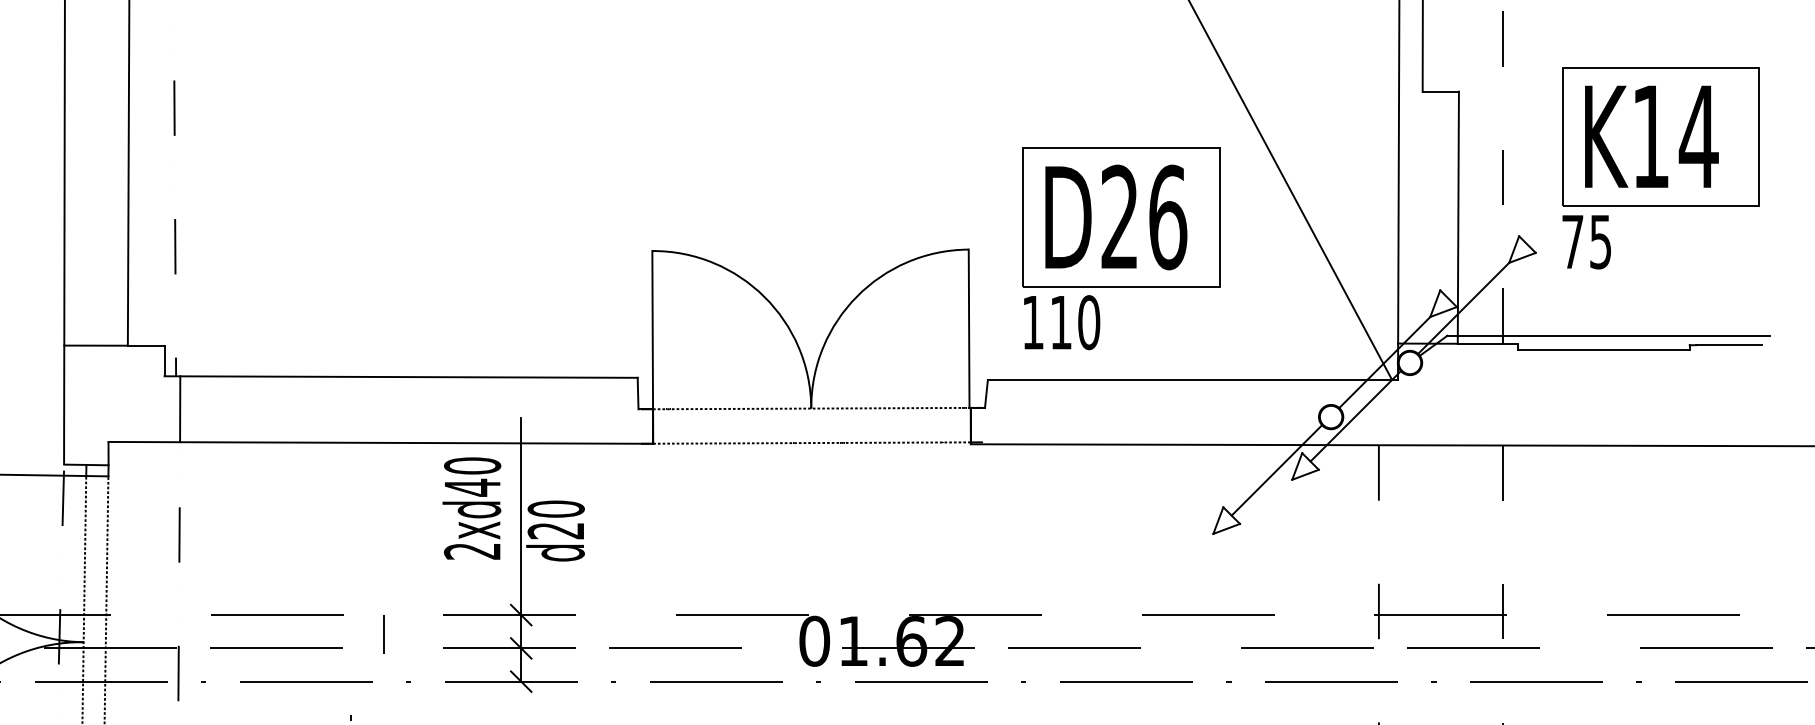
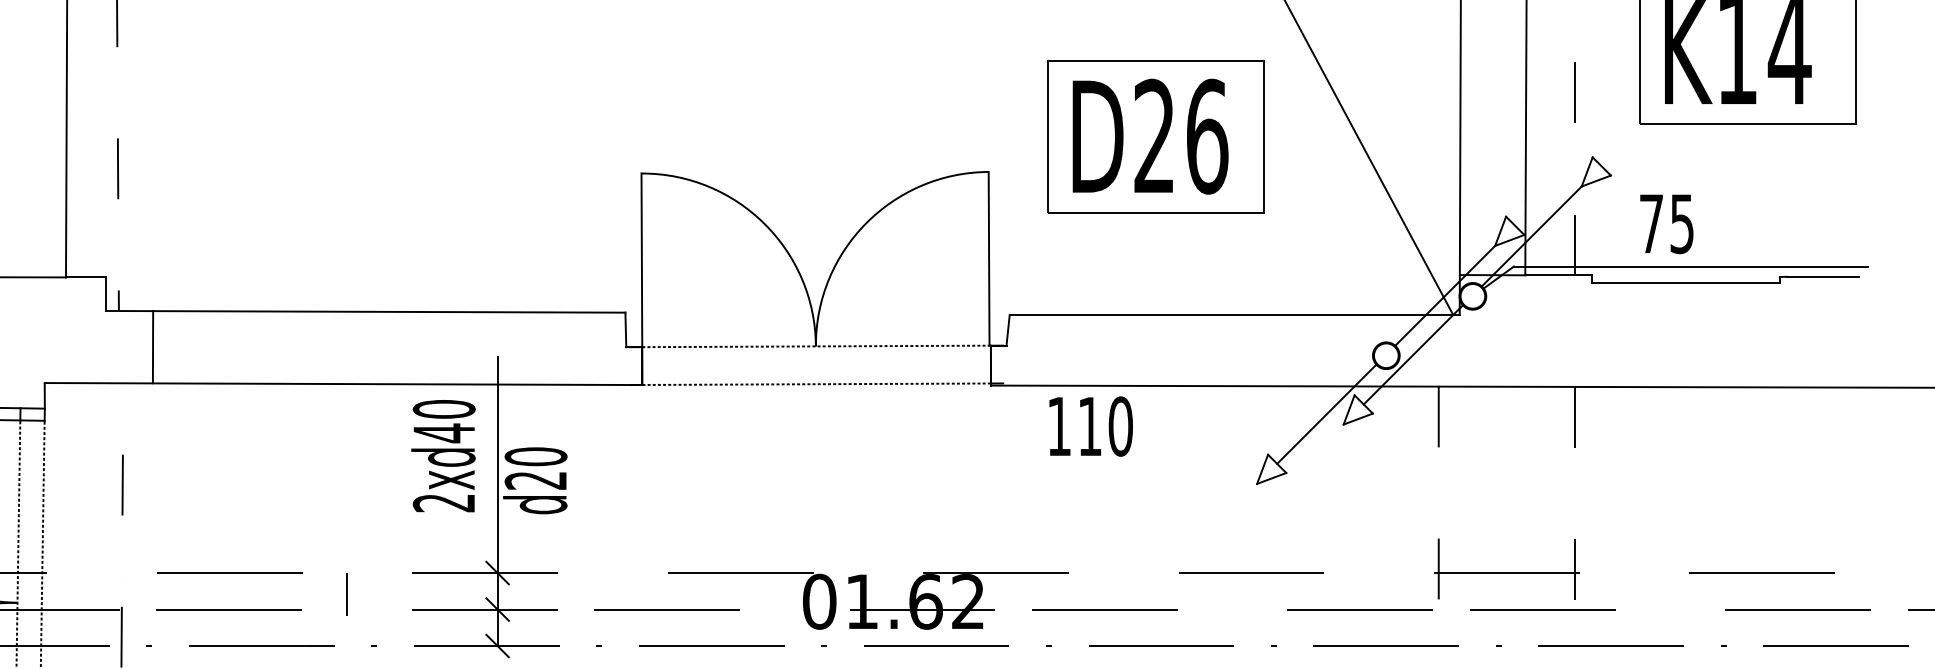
text: (1586, 242) -> (1666, 224), moved
text: (1062, 322) -> (1091, 426), moved
line: (180, 409) -> (153, 347), moved

